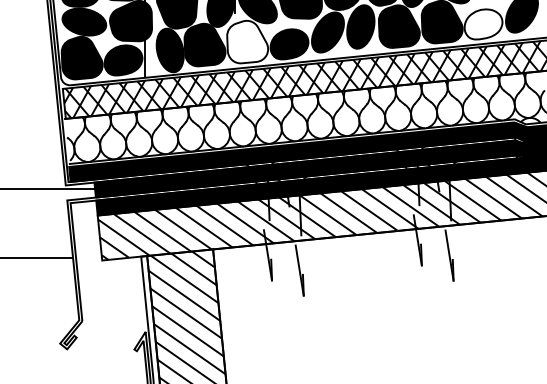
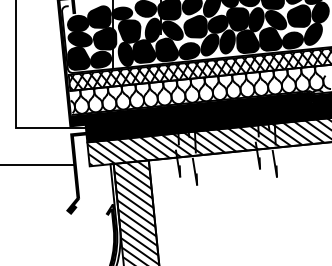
fill: (482, 24) -> (292, 40), added
fill: (248, 41) -> (167, 49), added

